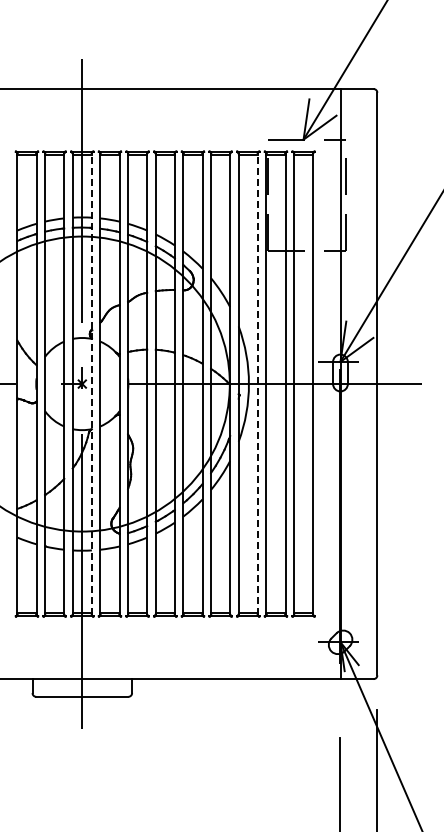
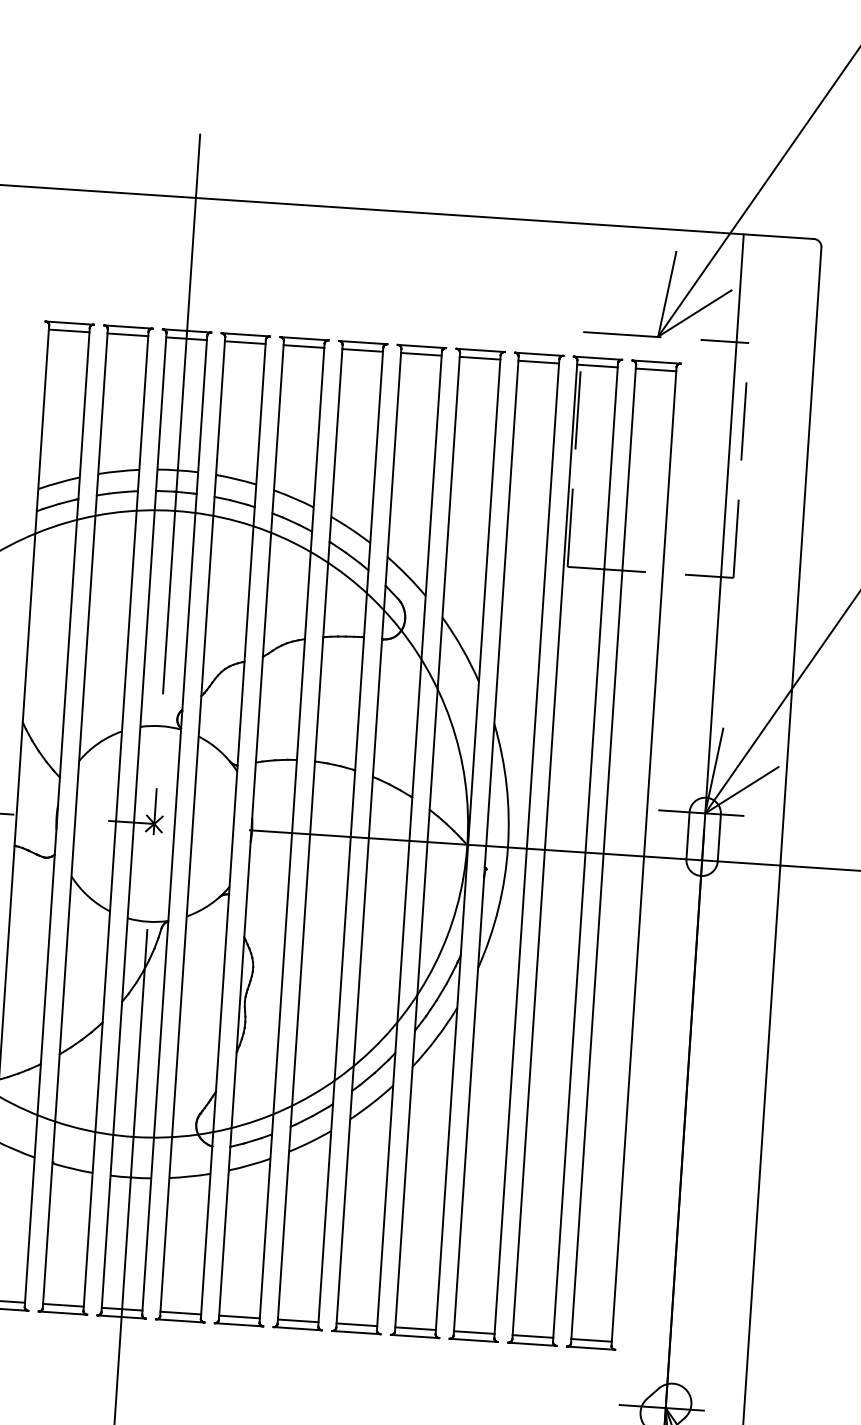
line: (91, 384) -> (173, 826), dashed -> solid
line: (257, 384) -> (525, 849), dashed -> solid

